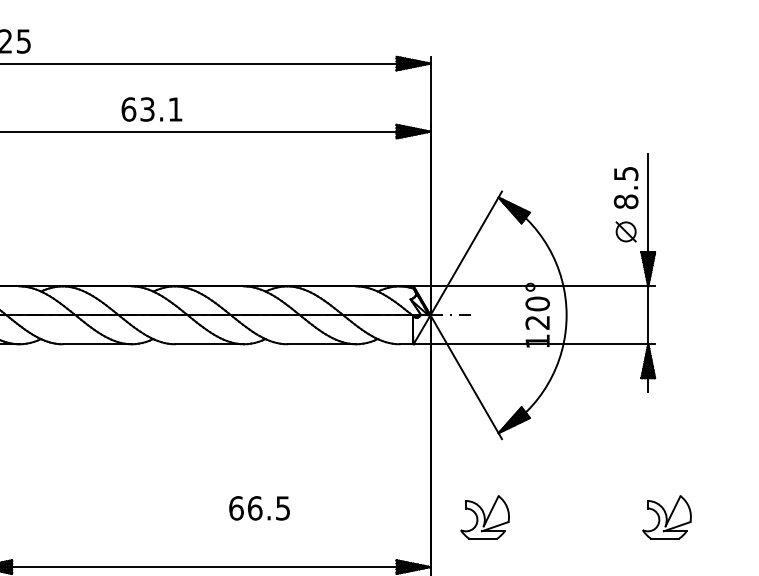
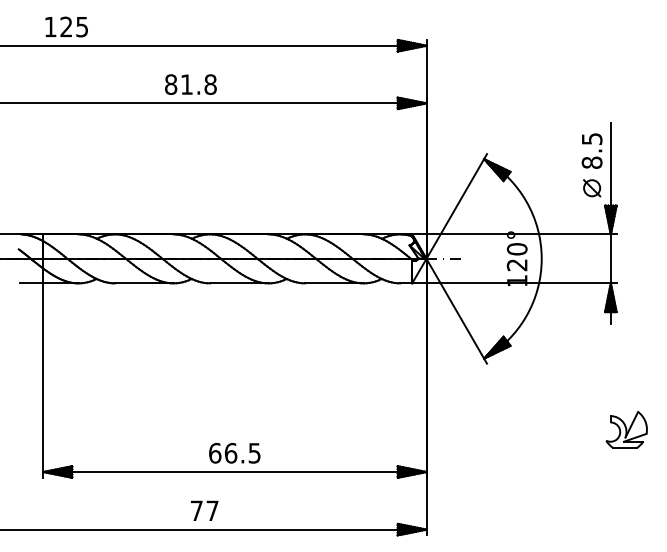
text: (151, 109) -> (190, 84), 63.1 -> 81.8
text: (259, 508) -> (234, 453), moved
part: (484, 516) -> (472, 429), removed

